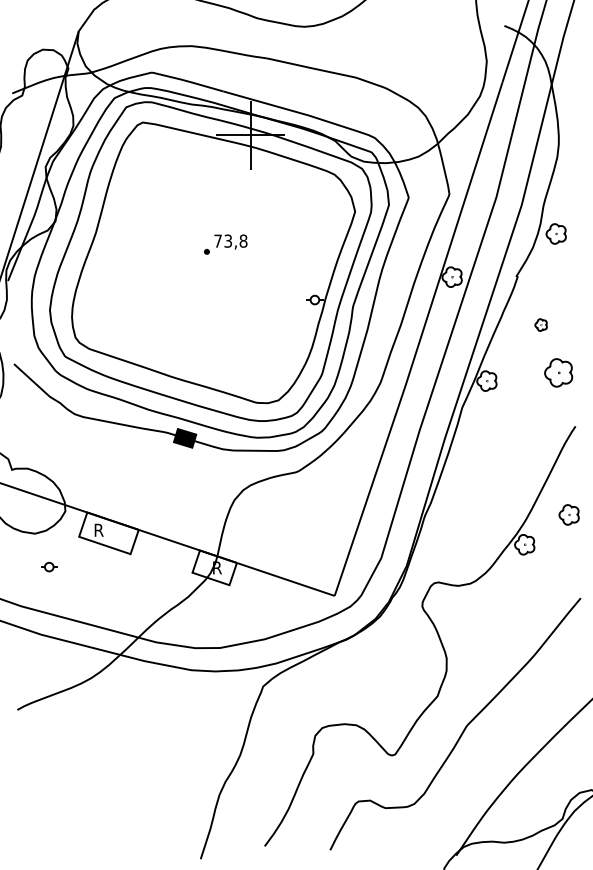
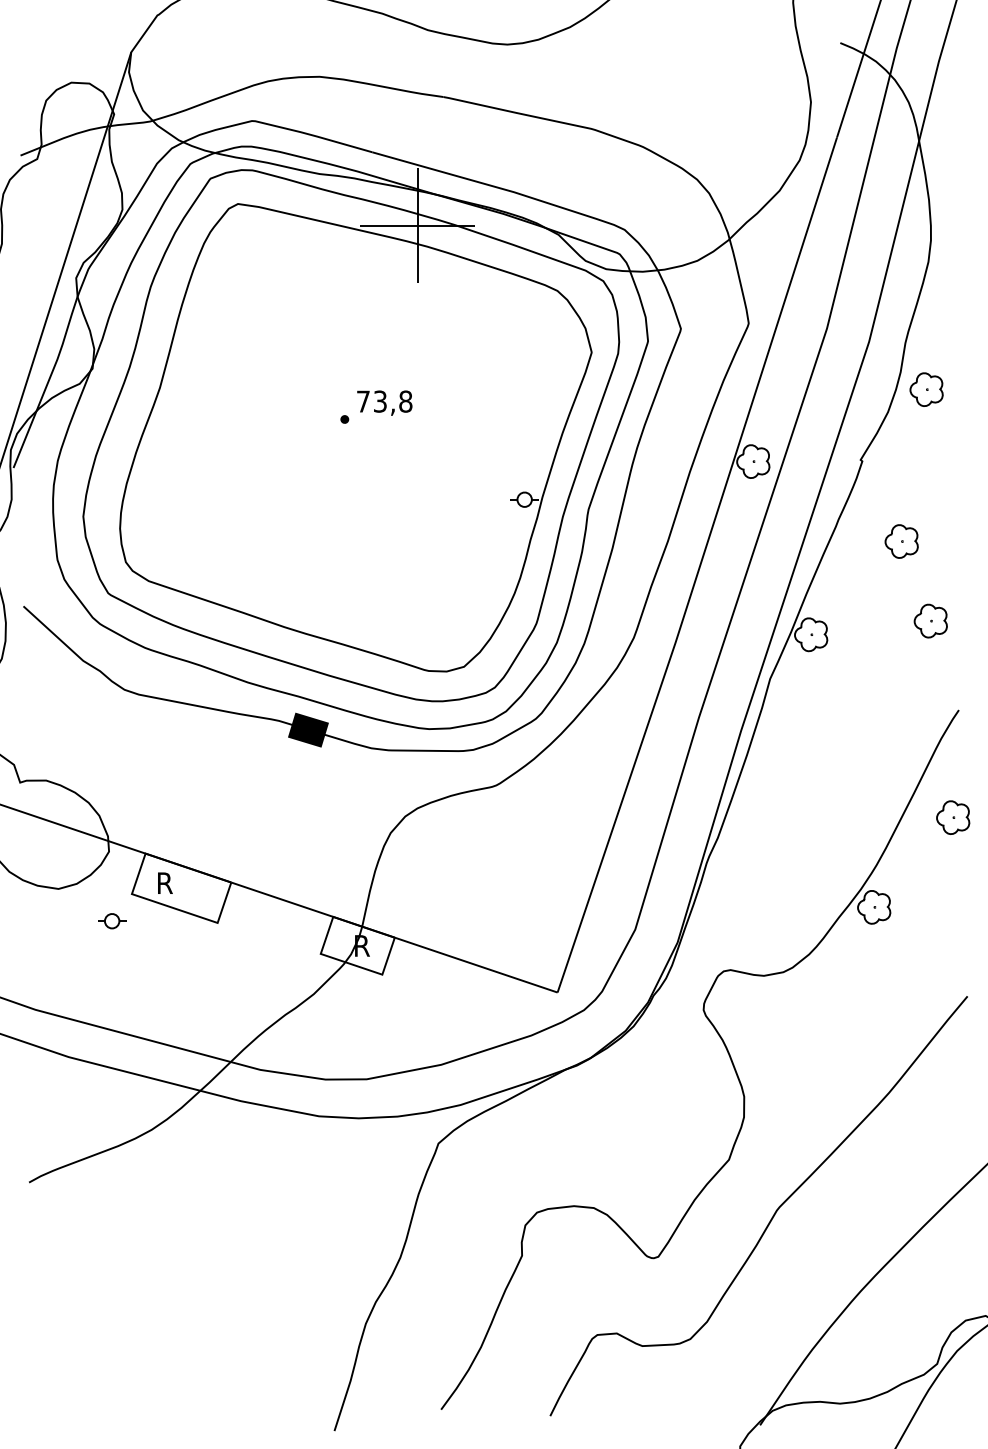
part: (540, 324) -> (900, 540), size x1.67
part: (558, 372) -> (930, 620), size x0.71
part: (568, 514) -> (952, 816), moved
part: (49, 566) -> (112, 920), moved

